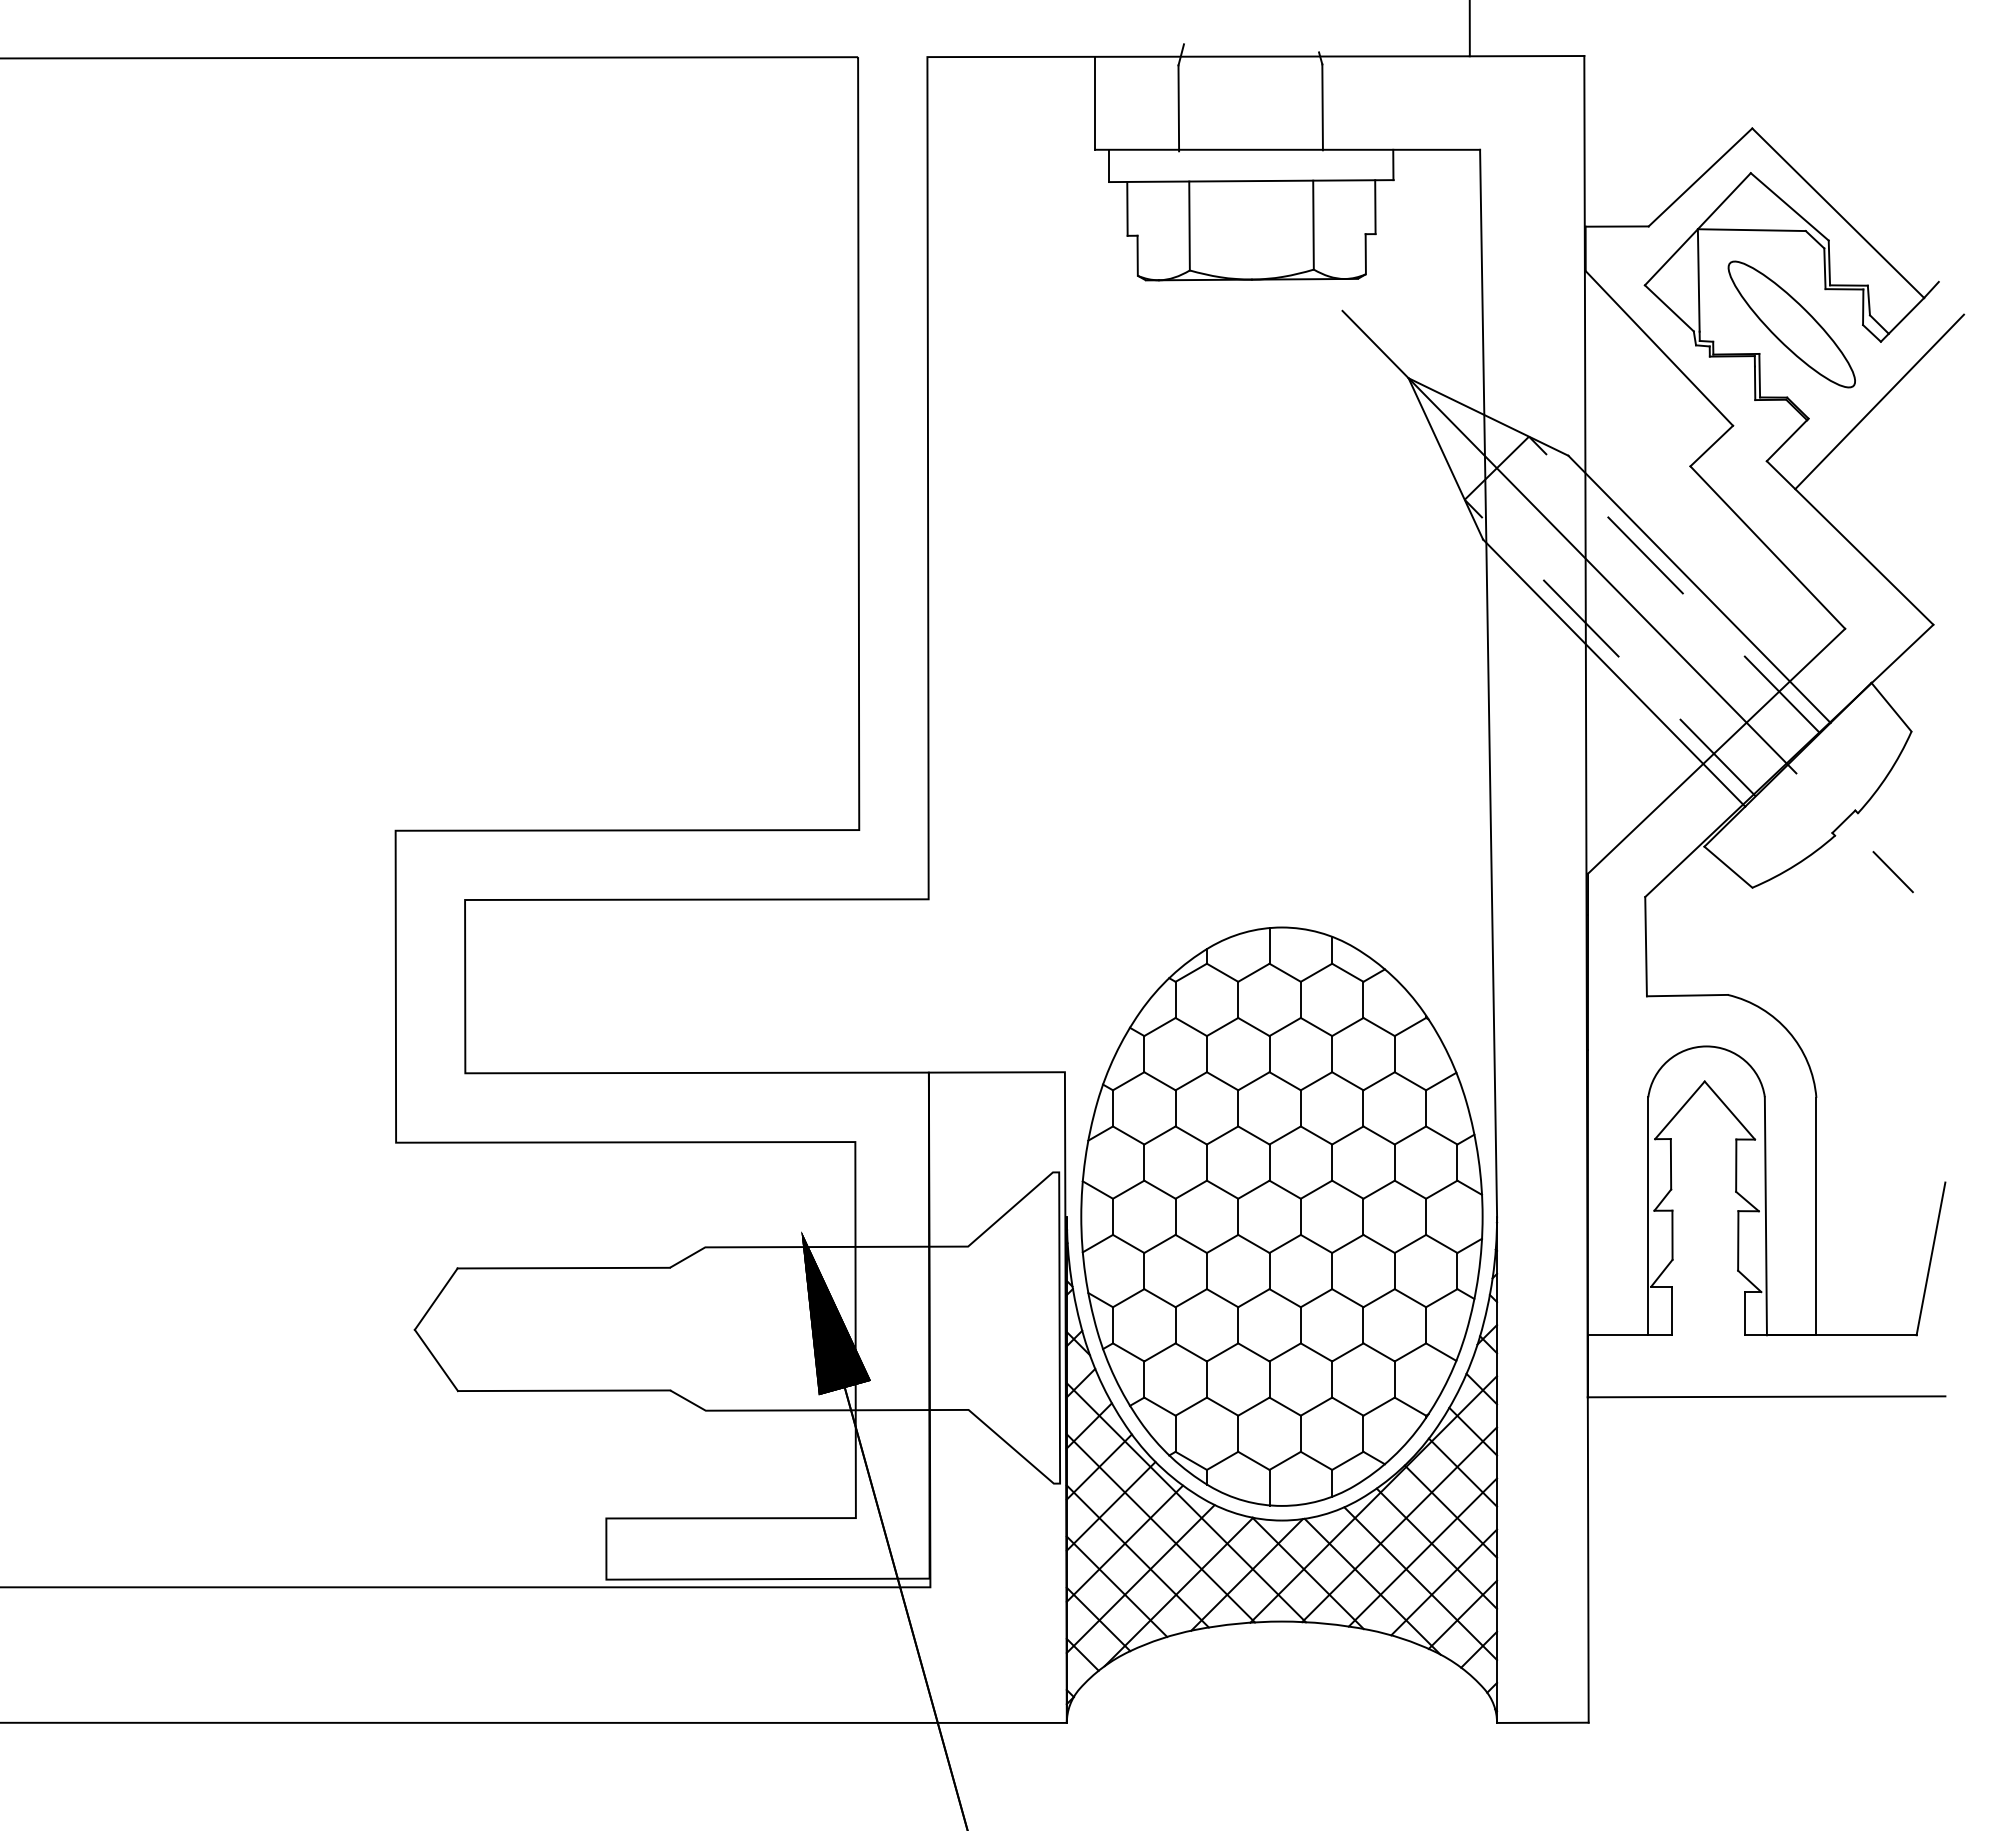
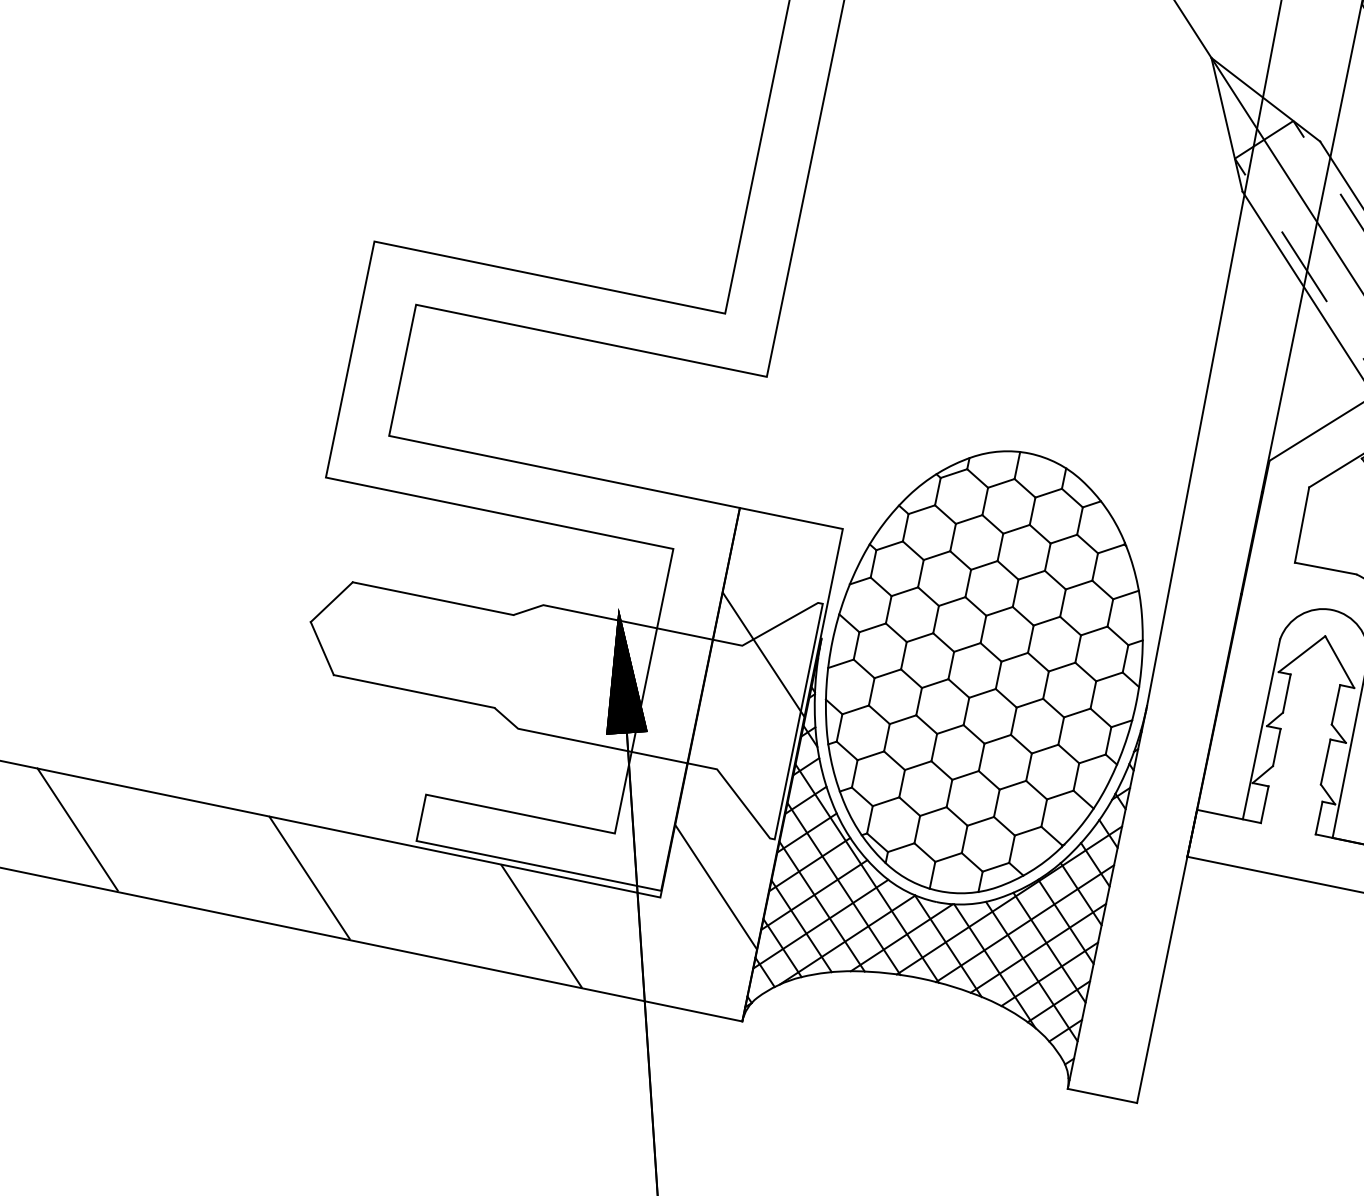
hatch: (586, 1453) -> (421, 742), added

